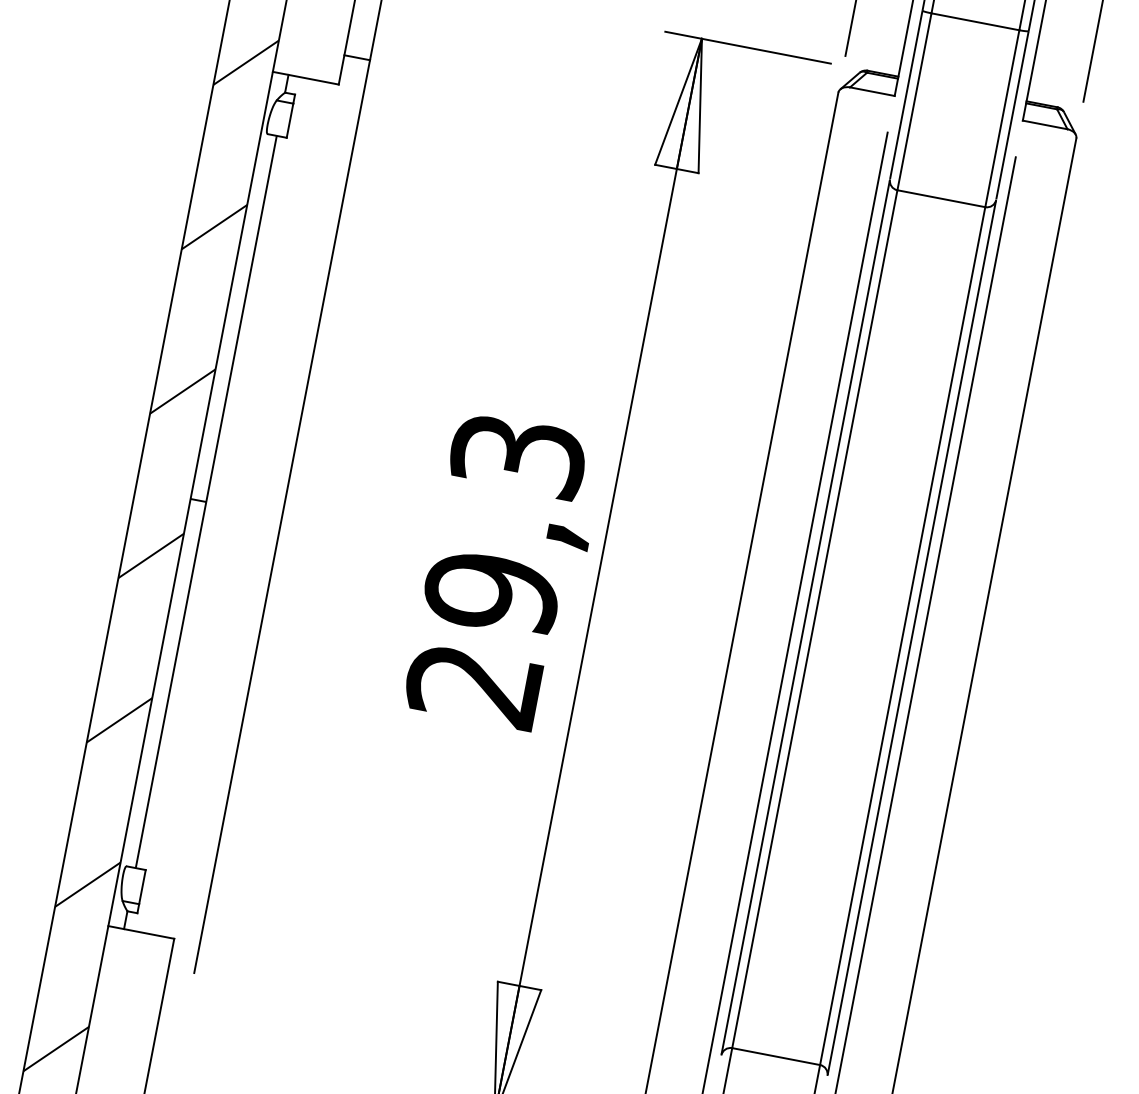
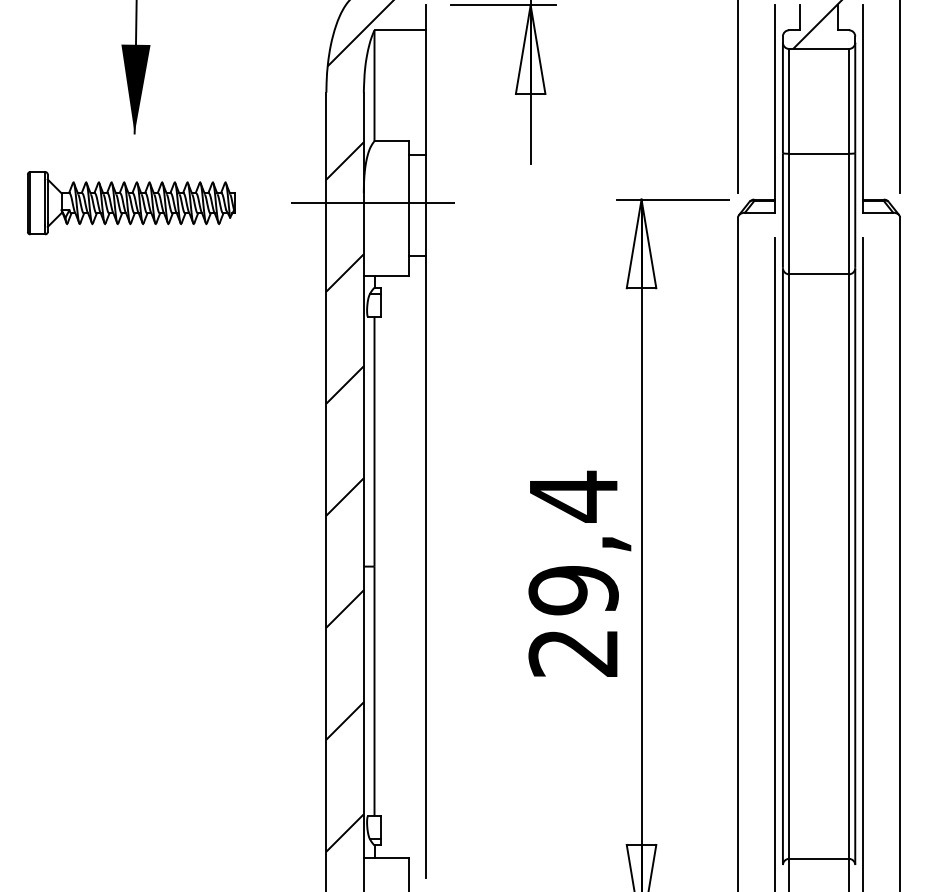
text: (518, 455) -> (573, 496), 29,3 -> 29,4

